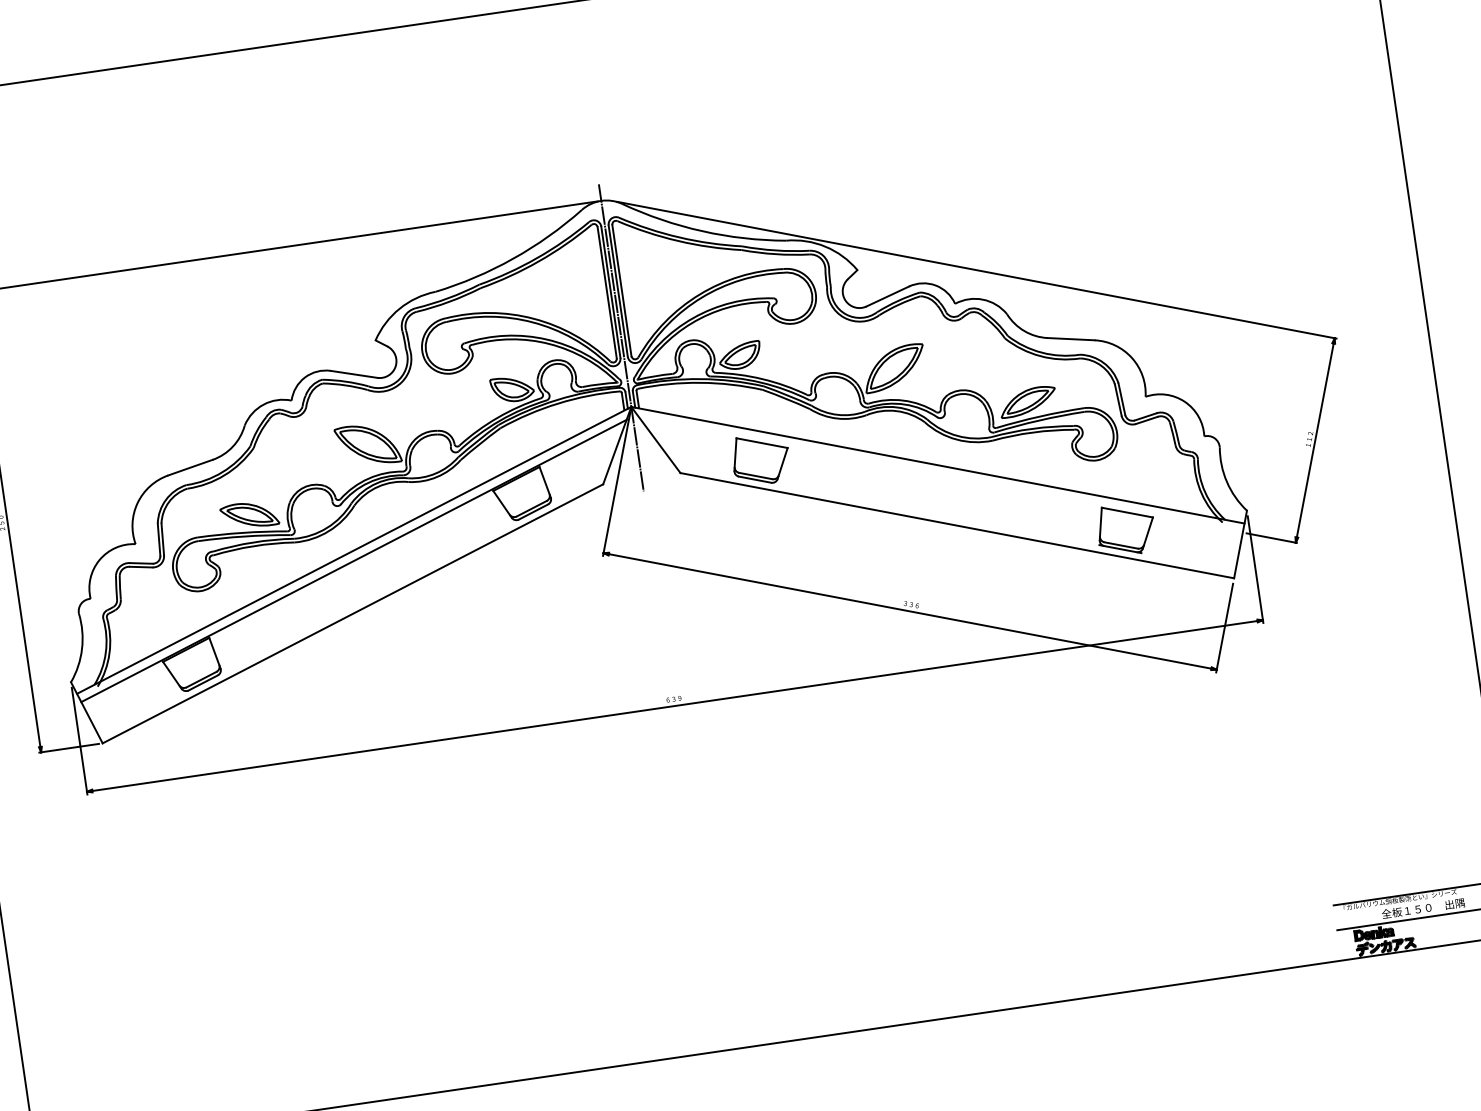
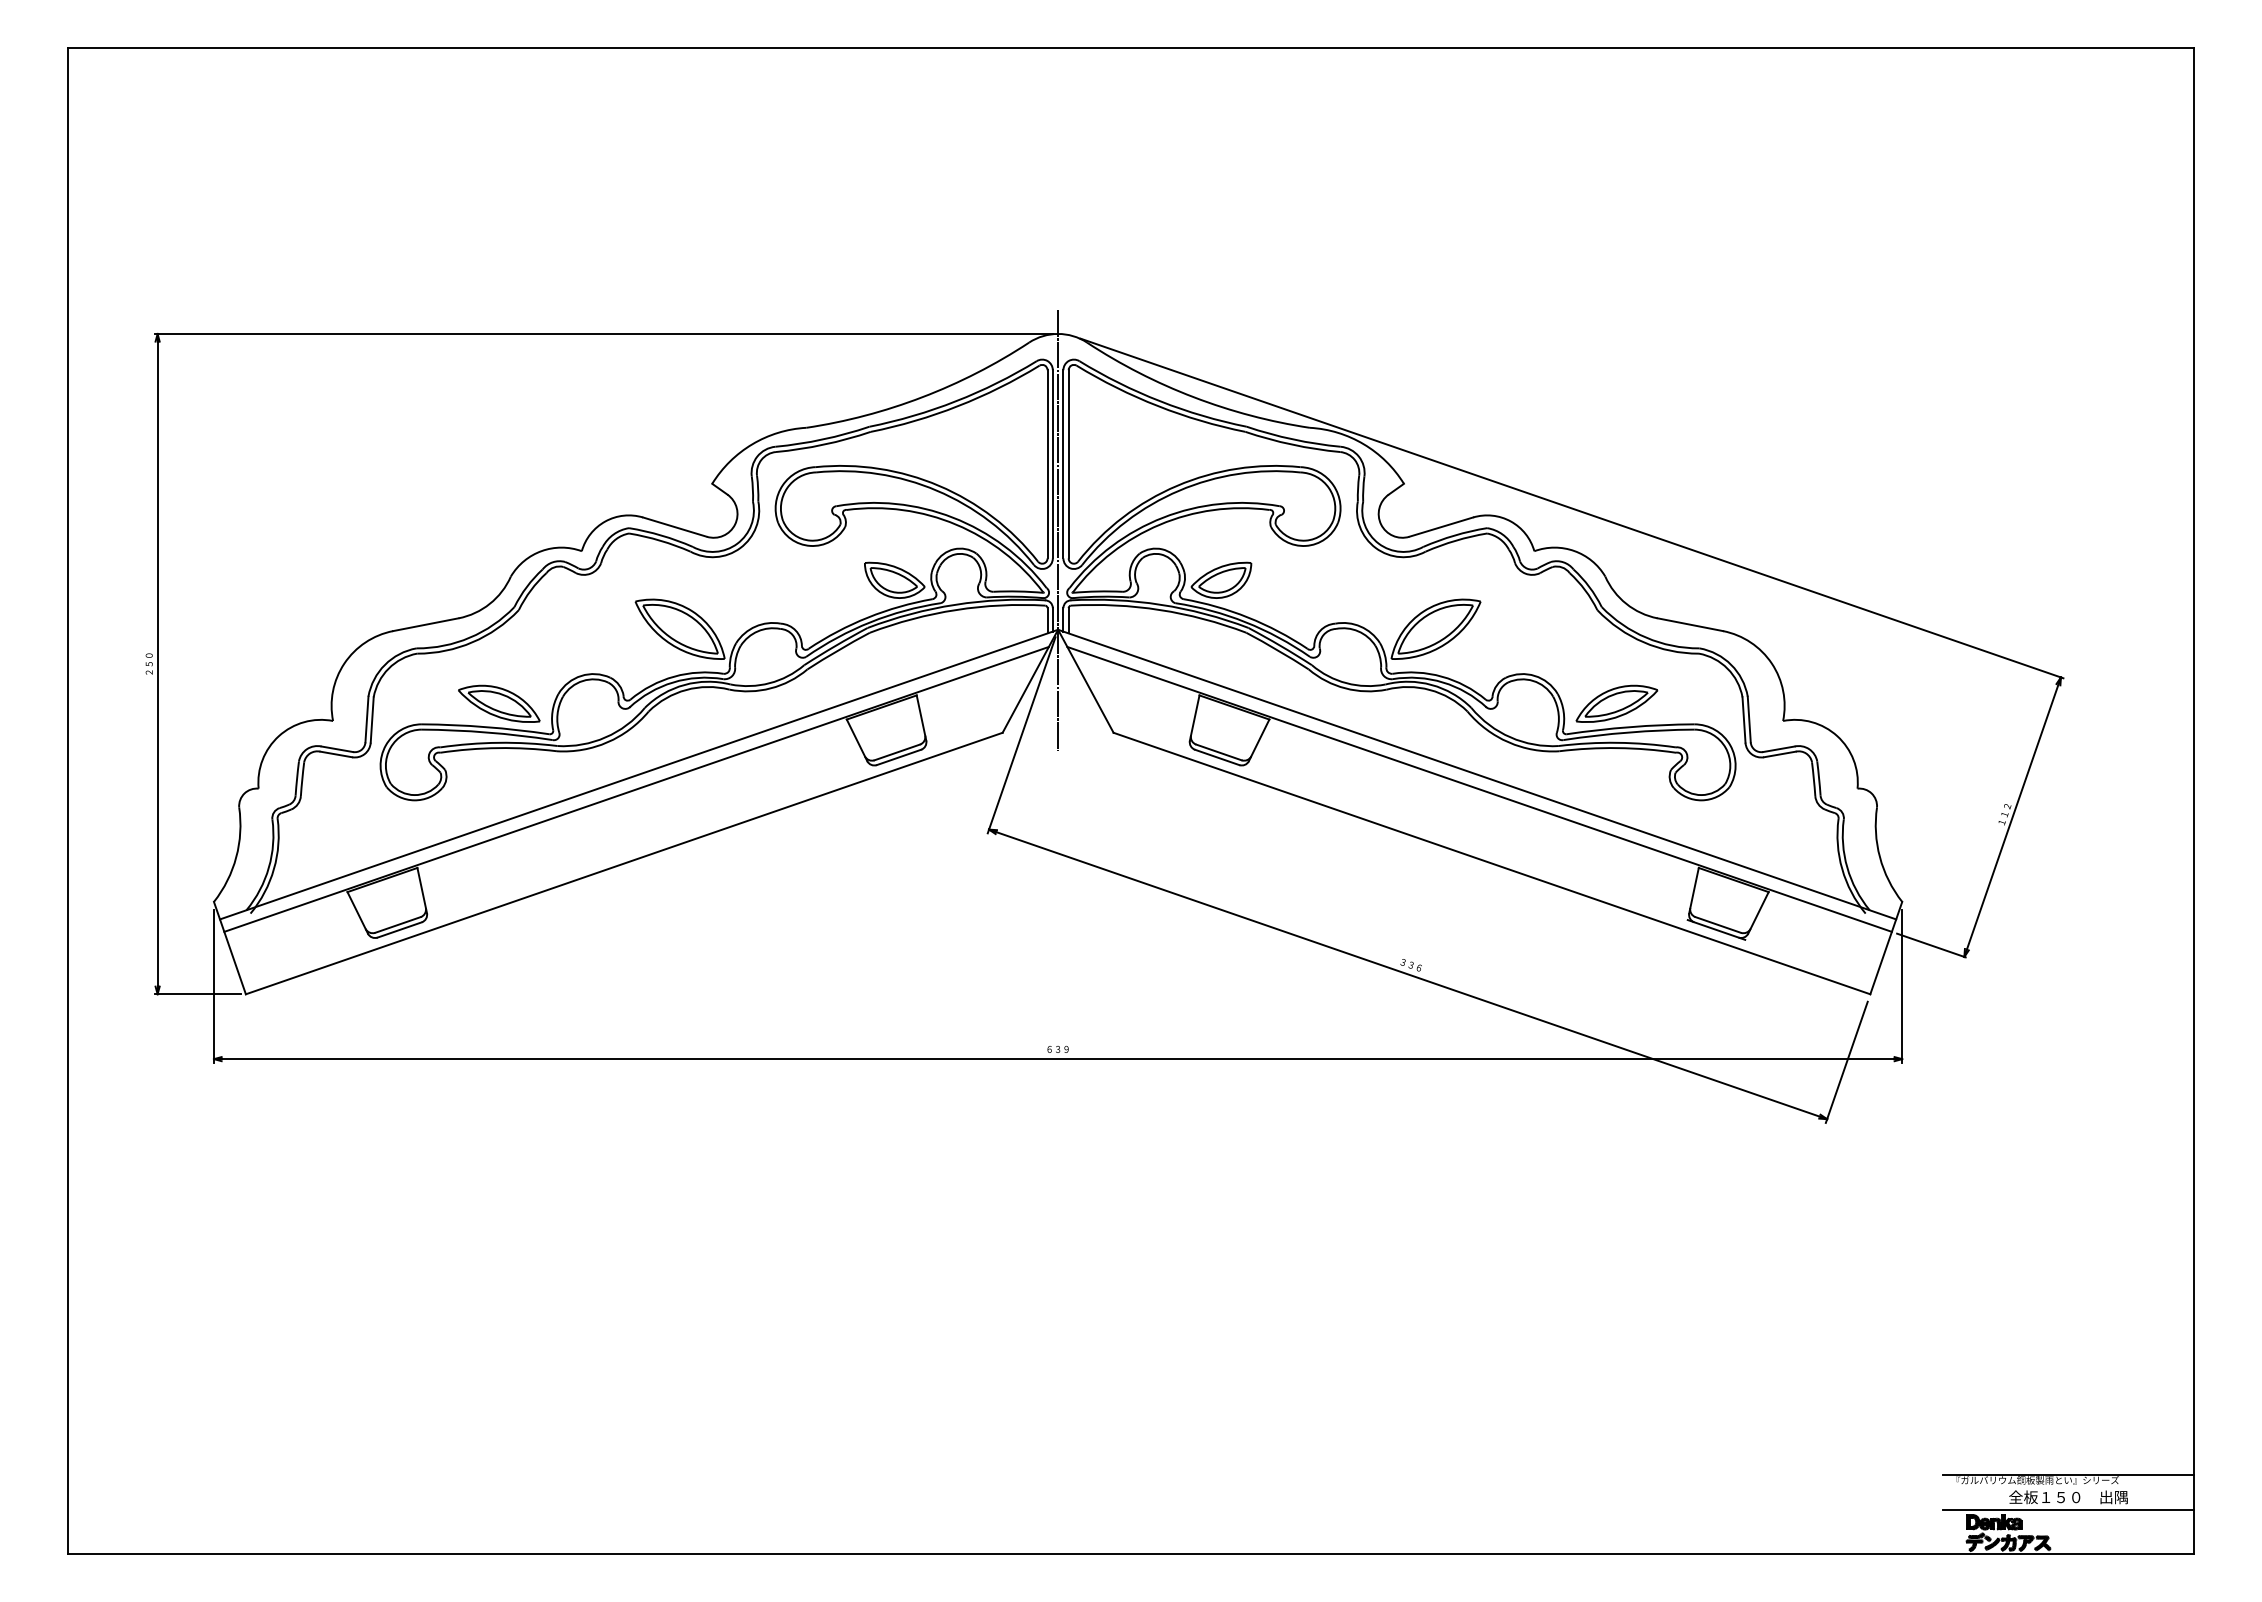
line: (940, 474) -> (1479, 788), added

